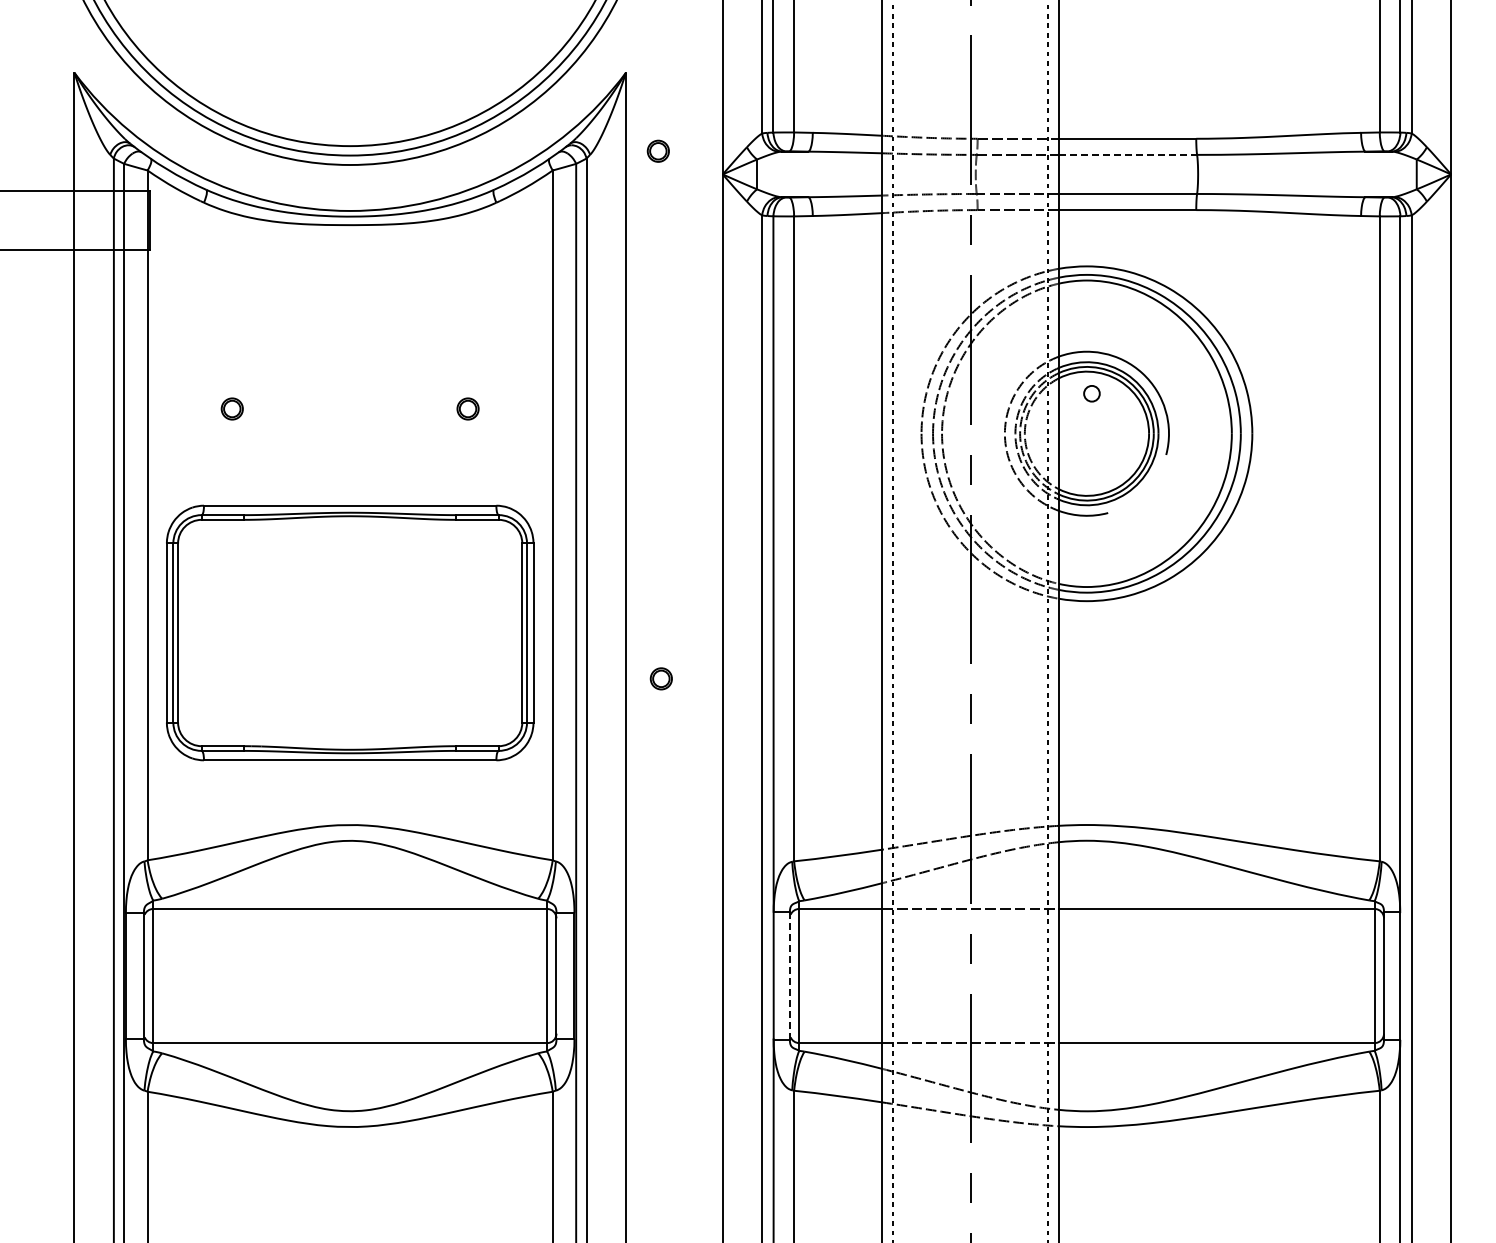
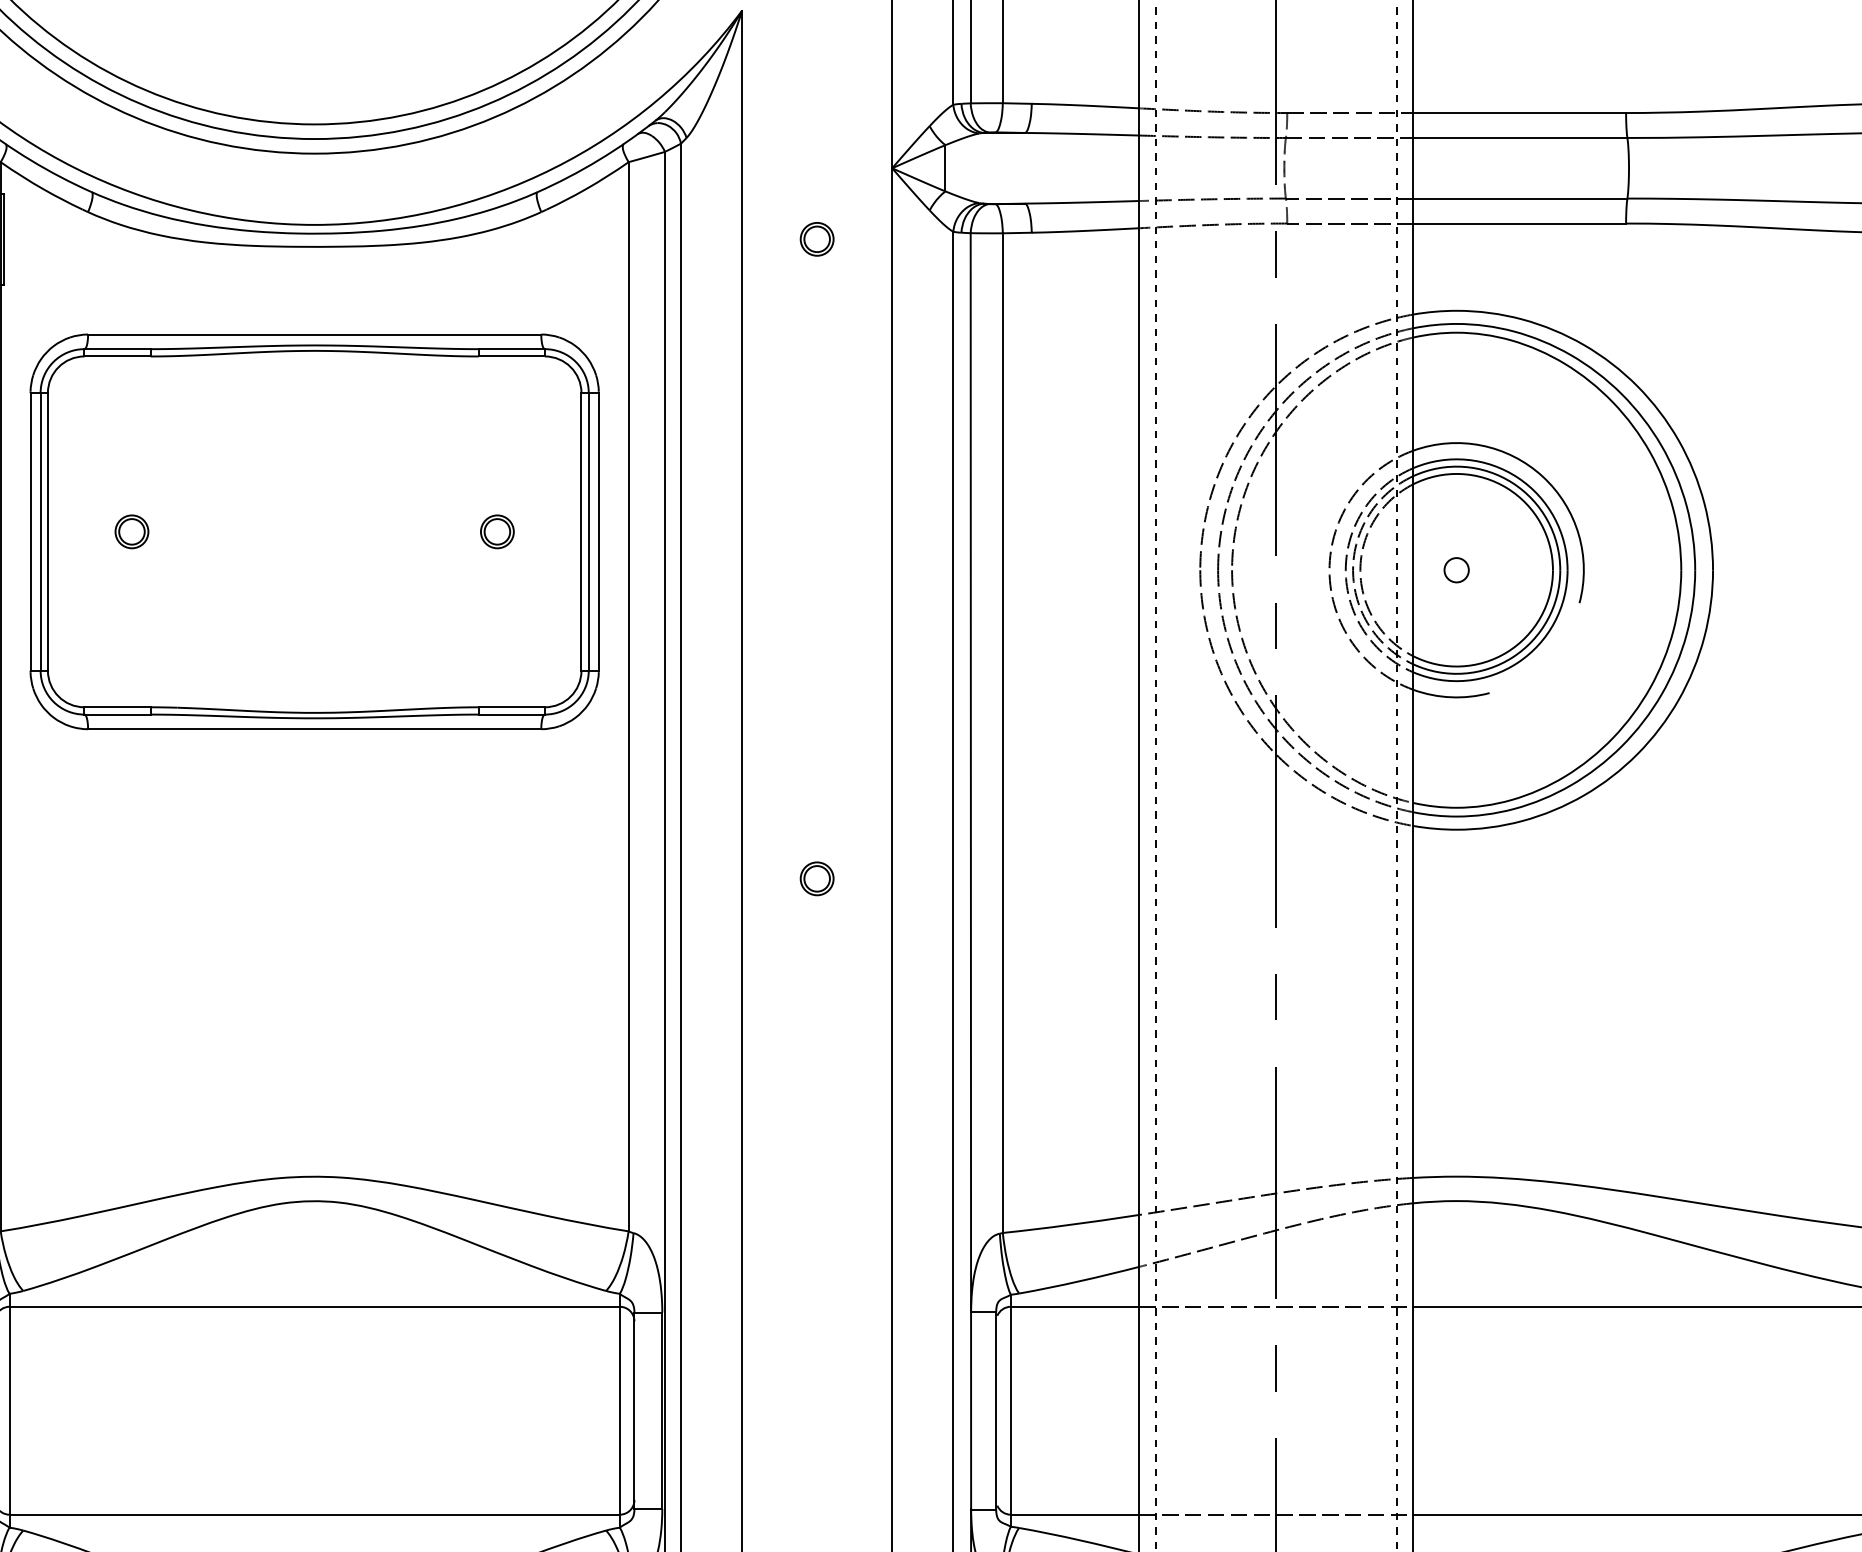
part: (657, 150) -> (815, 238), moved
line: (1128, 154) -> (1521, 137), dashed -> solid
circle: (1091, 393) -> (1455, 569), moved
part: (350, 632) -> (315, 531), moved
part: (660, 678) -> (815, 878), moved
line: (789, 976) -> (995, 1411), dashed -> solid

